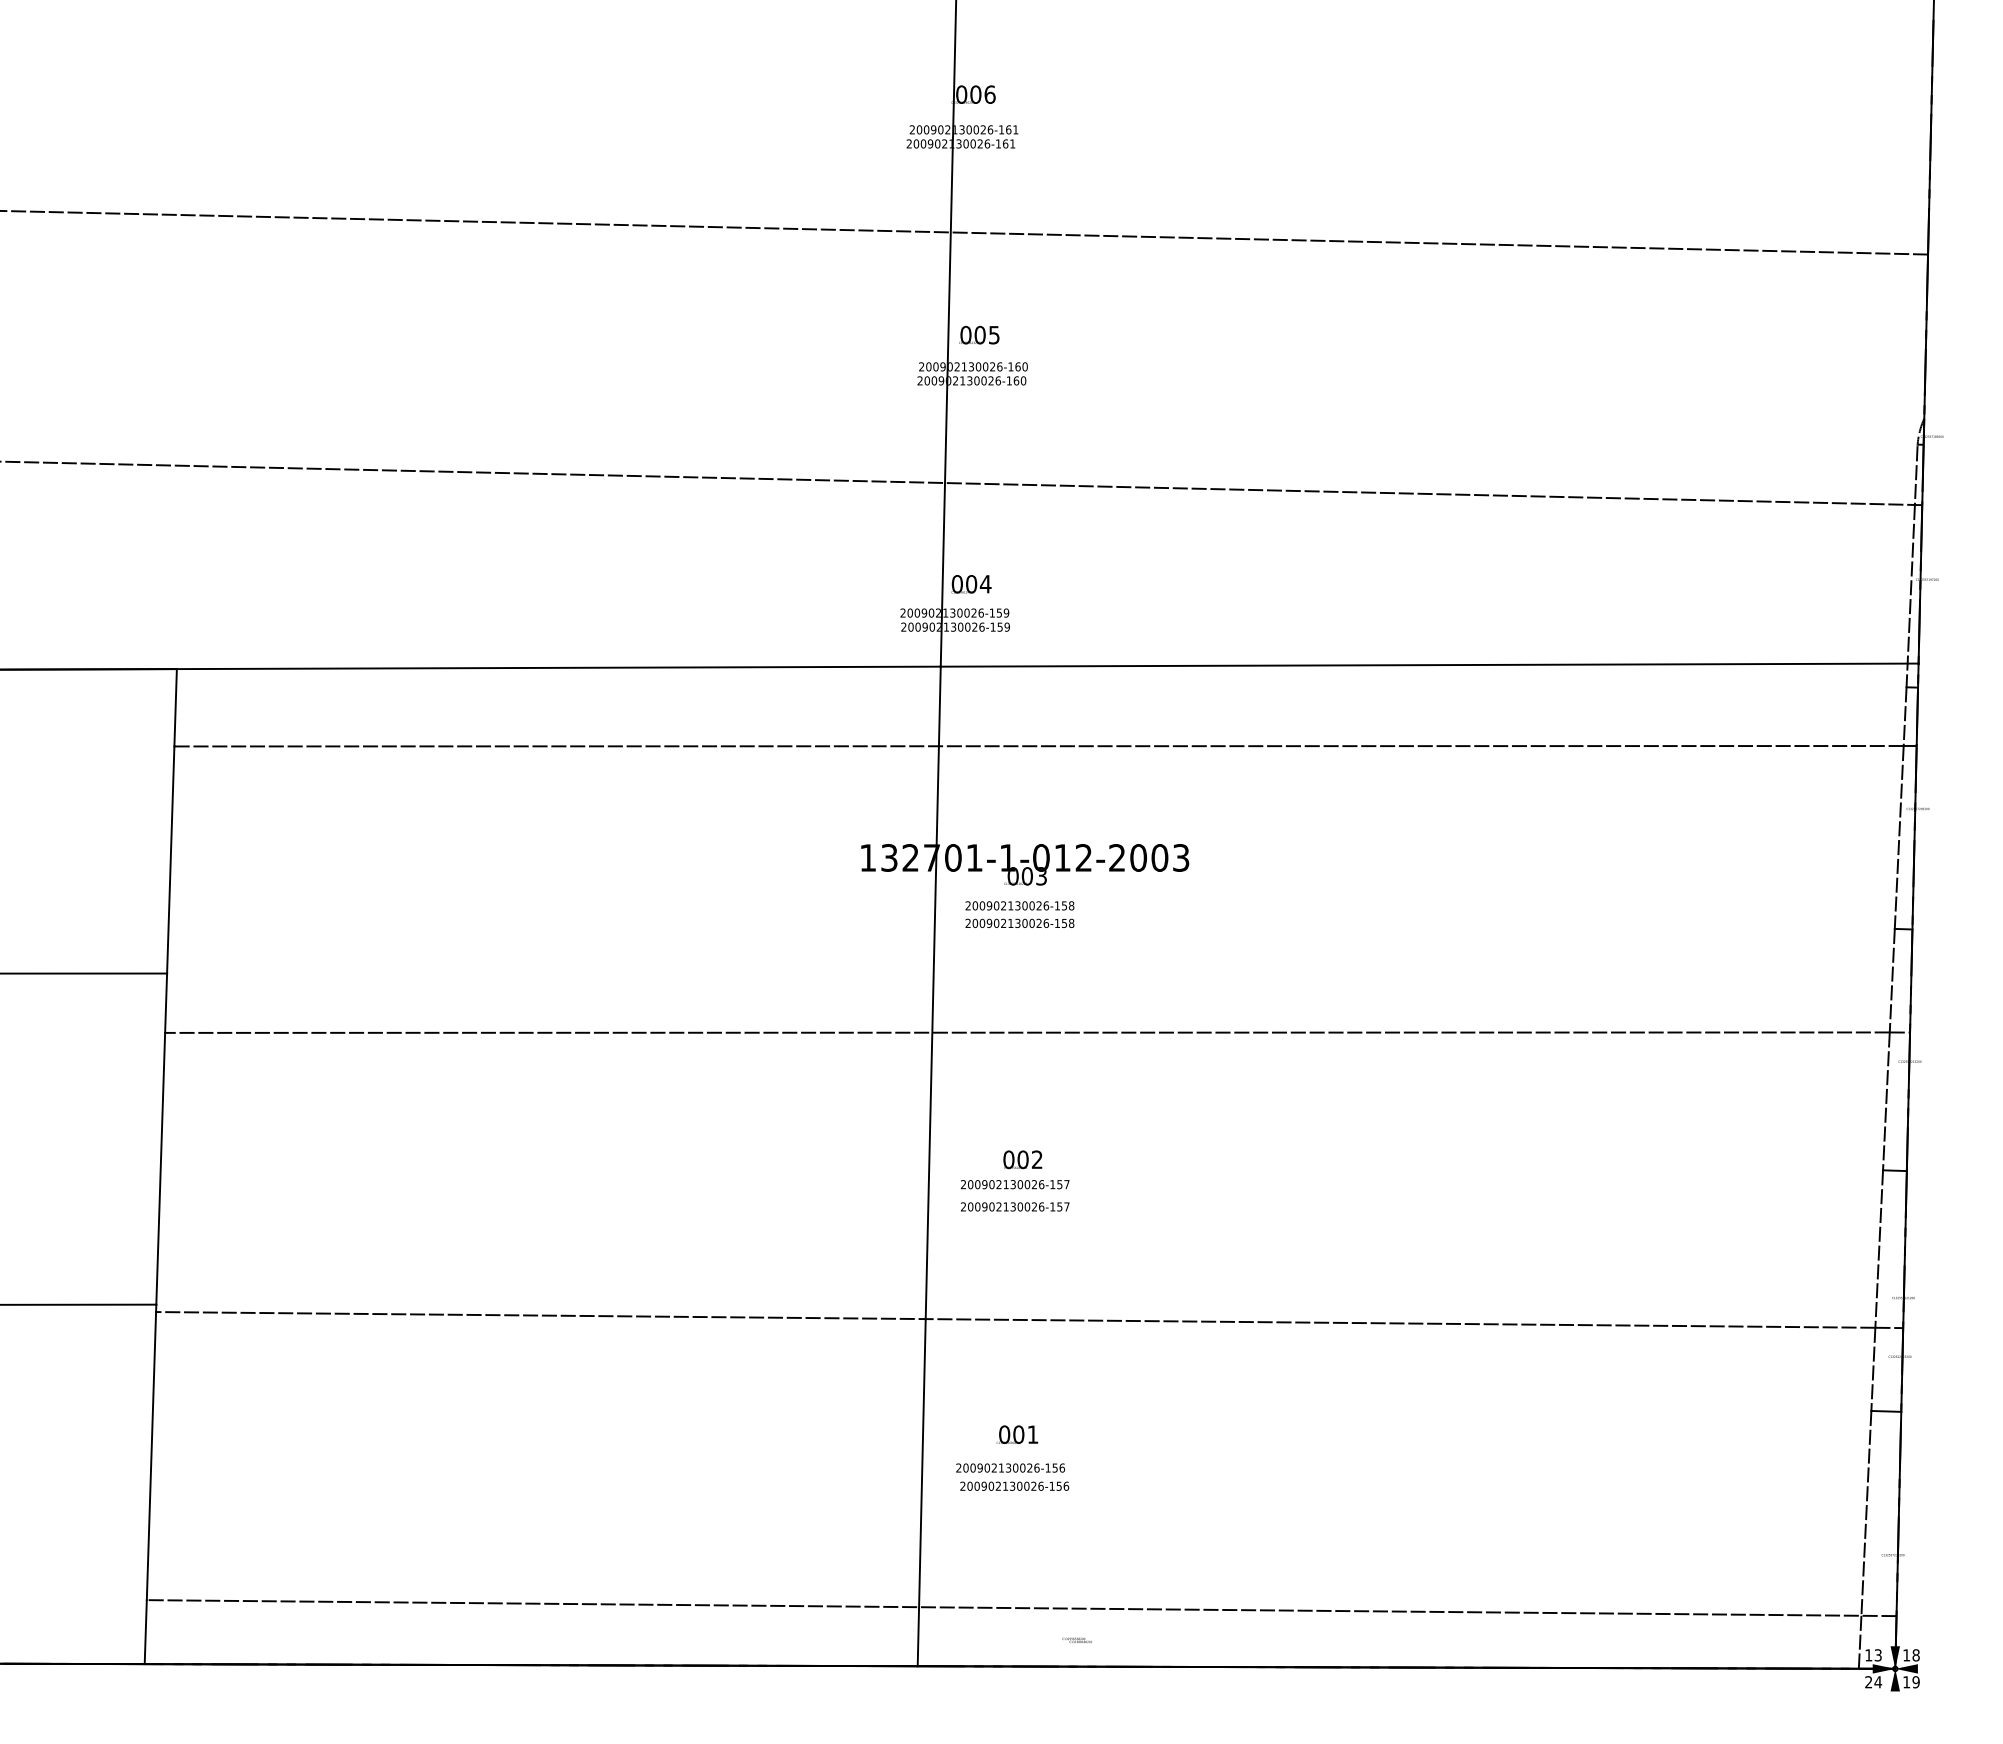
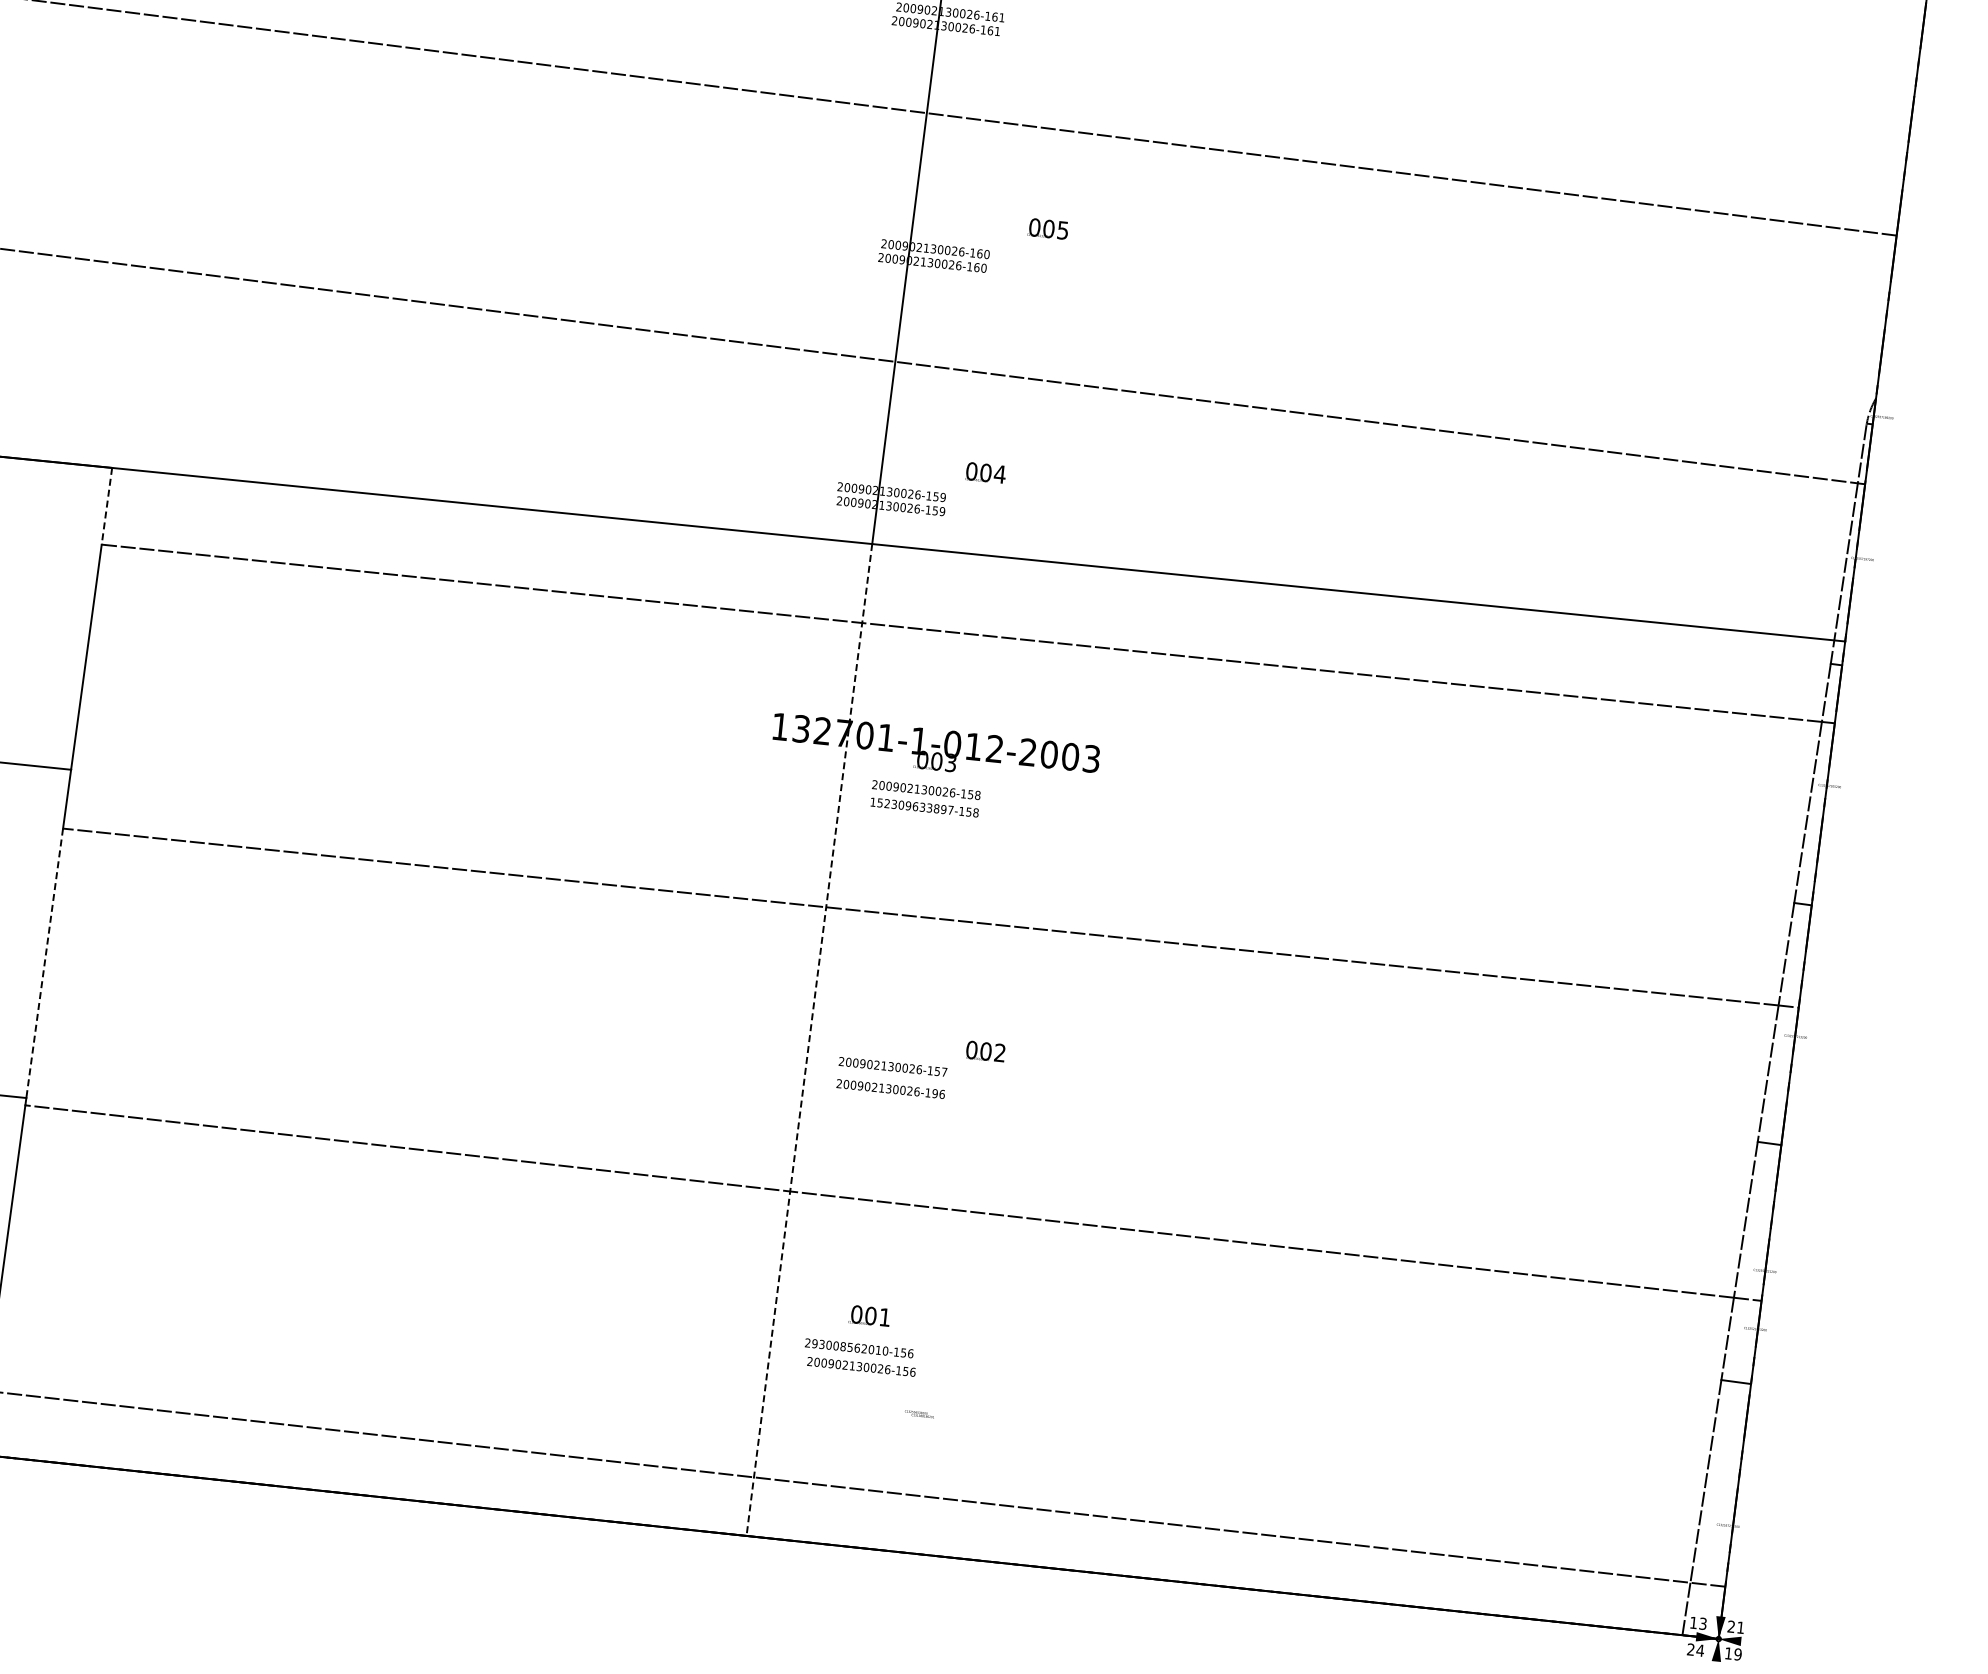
text: (979, 334) -> (1048, 228), moved
text: (971, 584) -> (985, 473), moved
line: (175, 707) -> (106, 506), solid -> dashed
text: (1007, 923) -> (912, 806), 200902130026-158 -> 152309633897-158
text: (1022, 1159) -> (985, 1051), moved
line: (929, 1166) -> (809, 1040), solid -> dashed
line: (160, 1168) -> (44, 963), solid -> dashed
text: (1063, 1206) -> (938, 1093), 200902130026-157 -> 200902130026-196
text: (1001, 1467) -> (850, 1346), 200902130026-156 -> 293008562010-156
text: (1076, 1639) -> (918, 1413), moved
text: (1911, 1655) -> (1736, 1627), 18 -> 21

